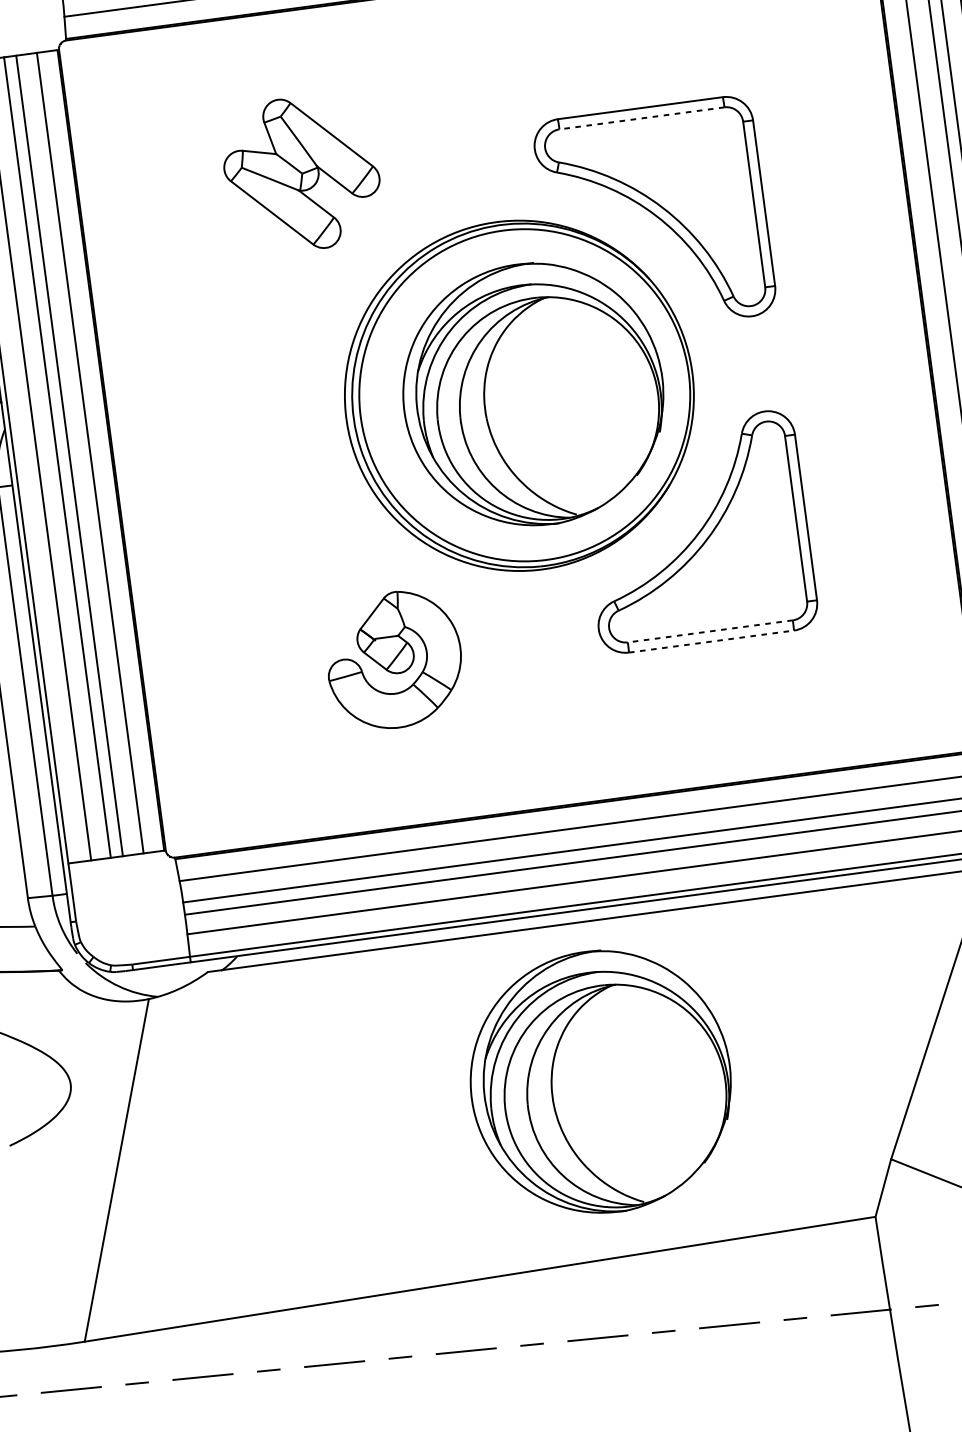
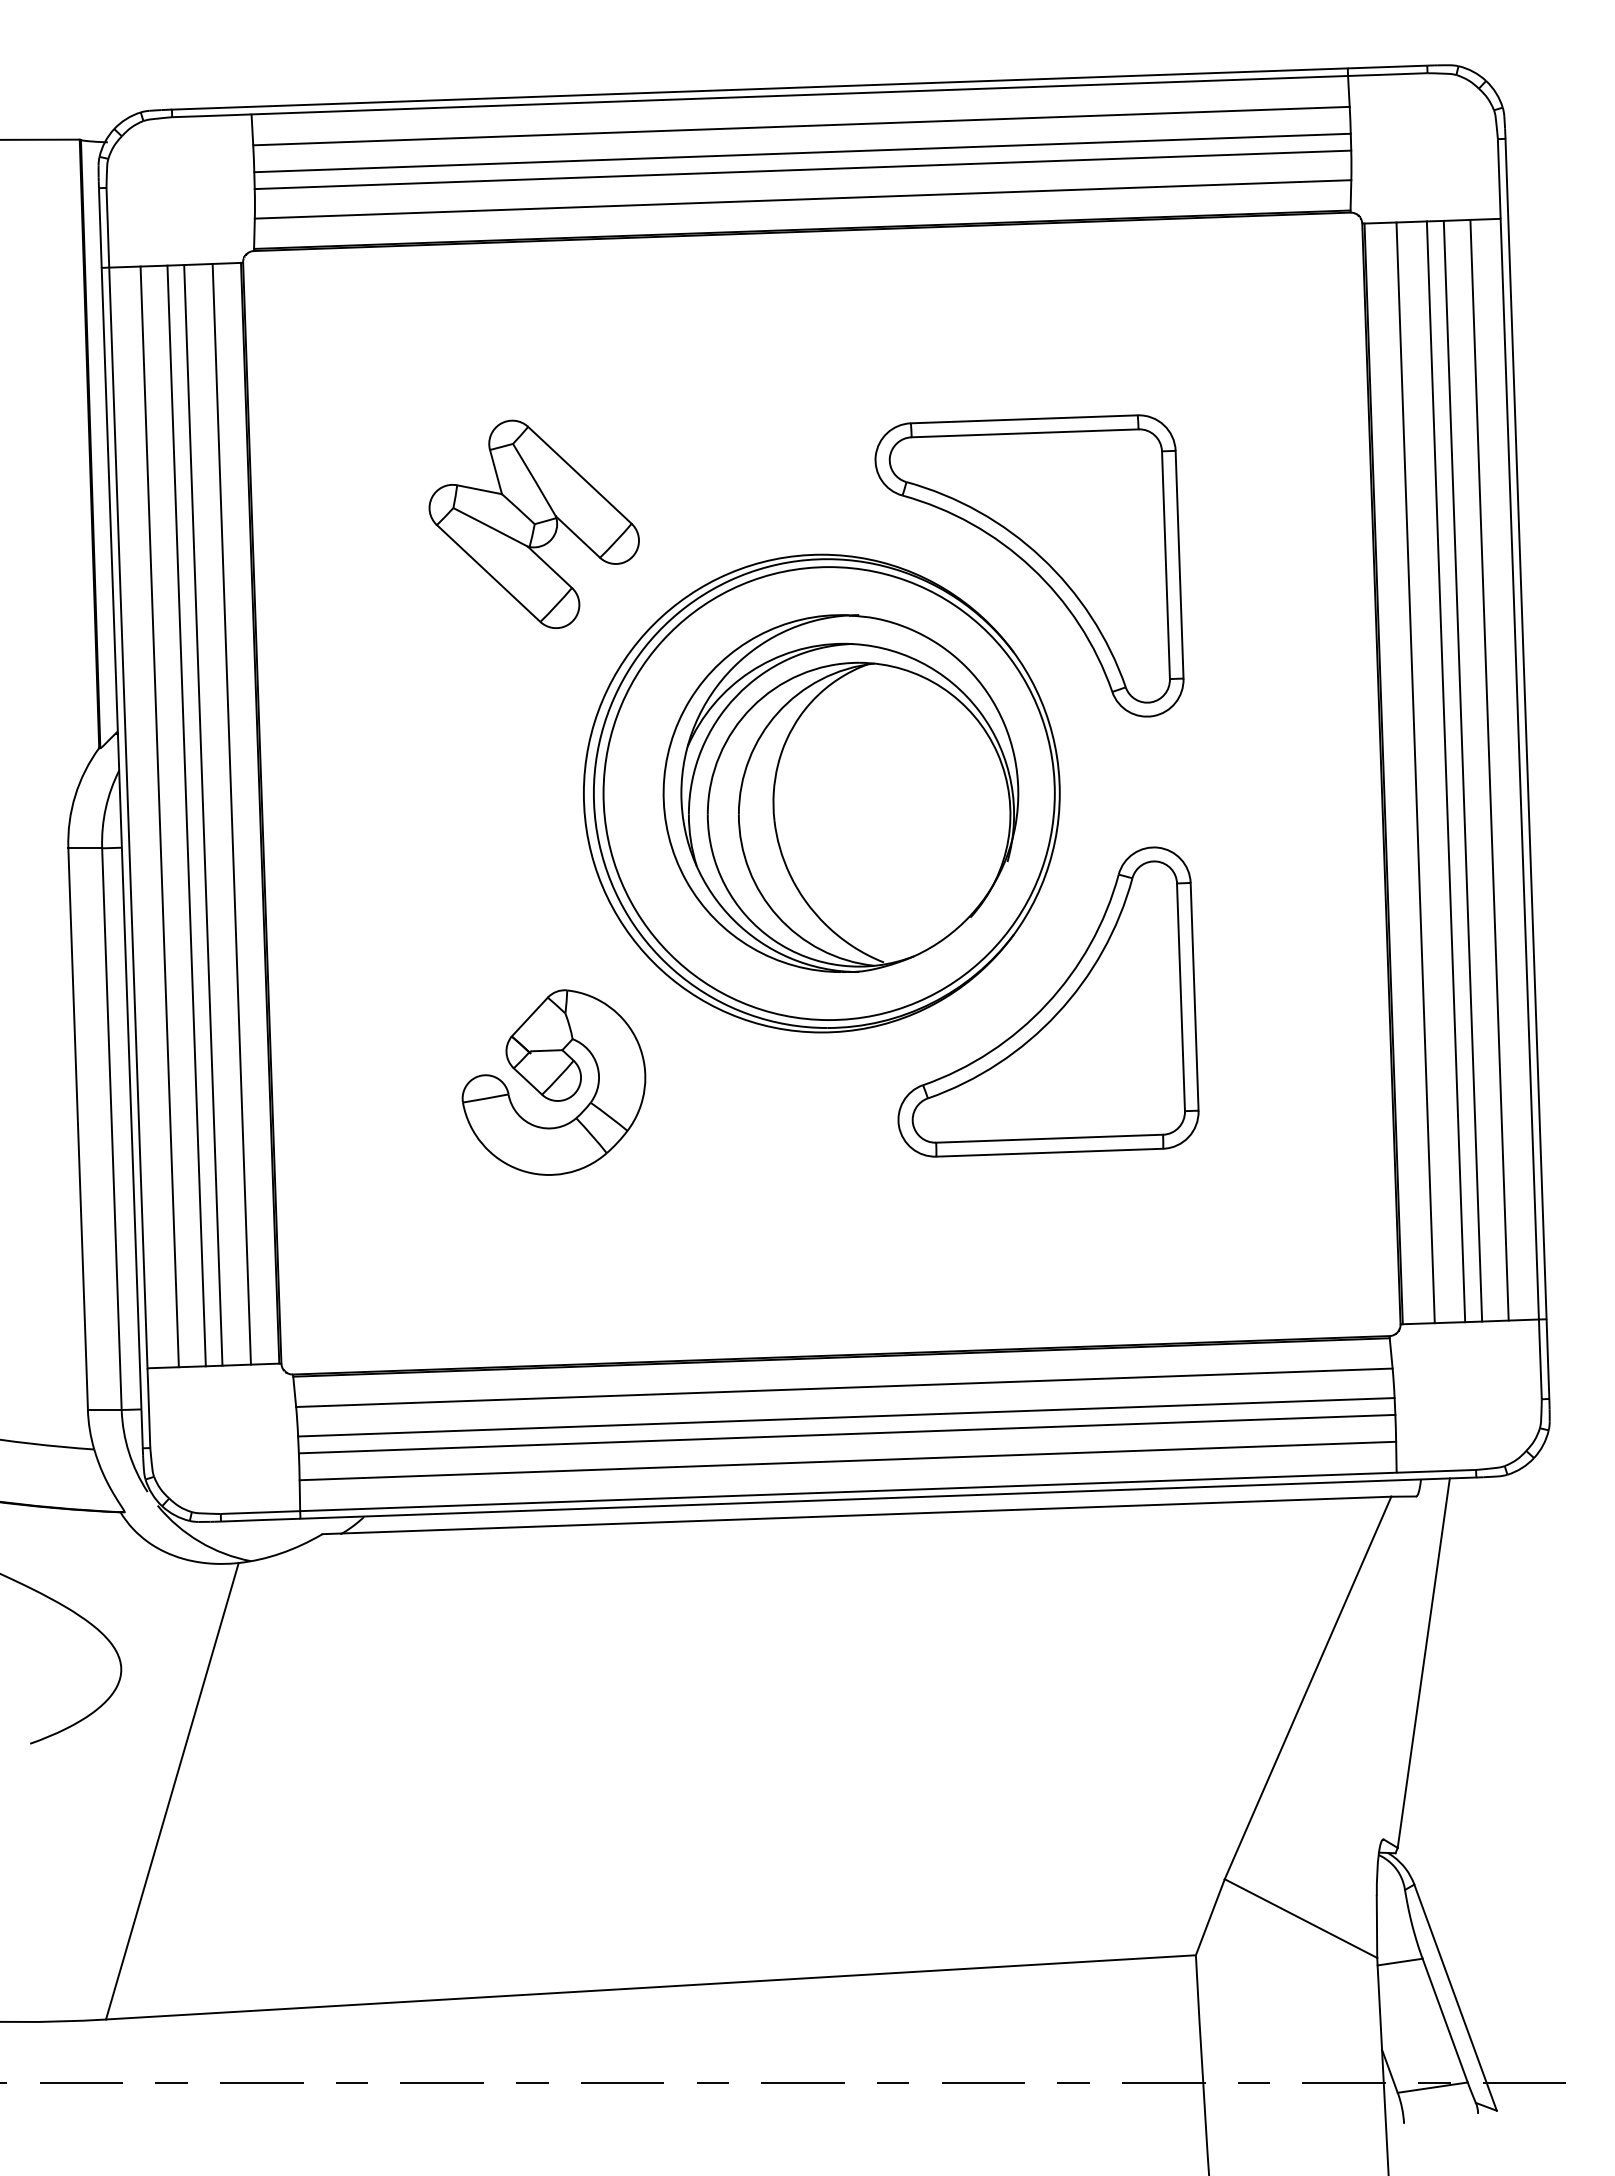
line: (641, 118) -> (1024, 433), dashed -> solid
part: (301, 173) -> (533, 524), moved
line: (710, 631) -> (1049, 1138), dashed -> solid
line: (711, 641) -> (1049, 1152), dashed -> solid
part: (394, 660) -> (553, 1082), moved
part: (600, 1081) -> (840, 1735), removed

